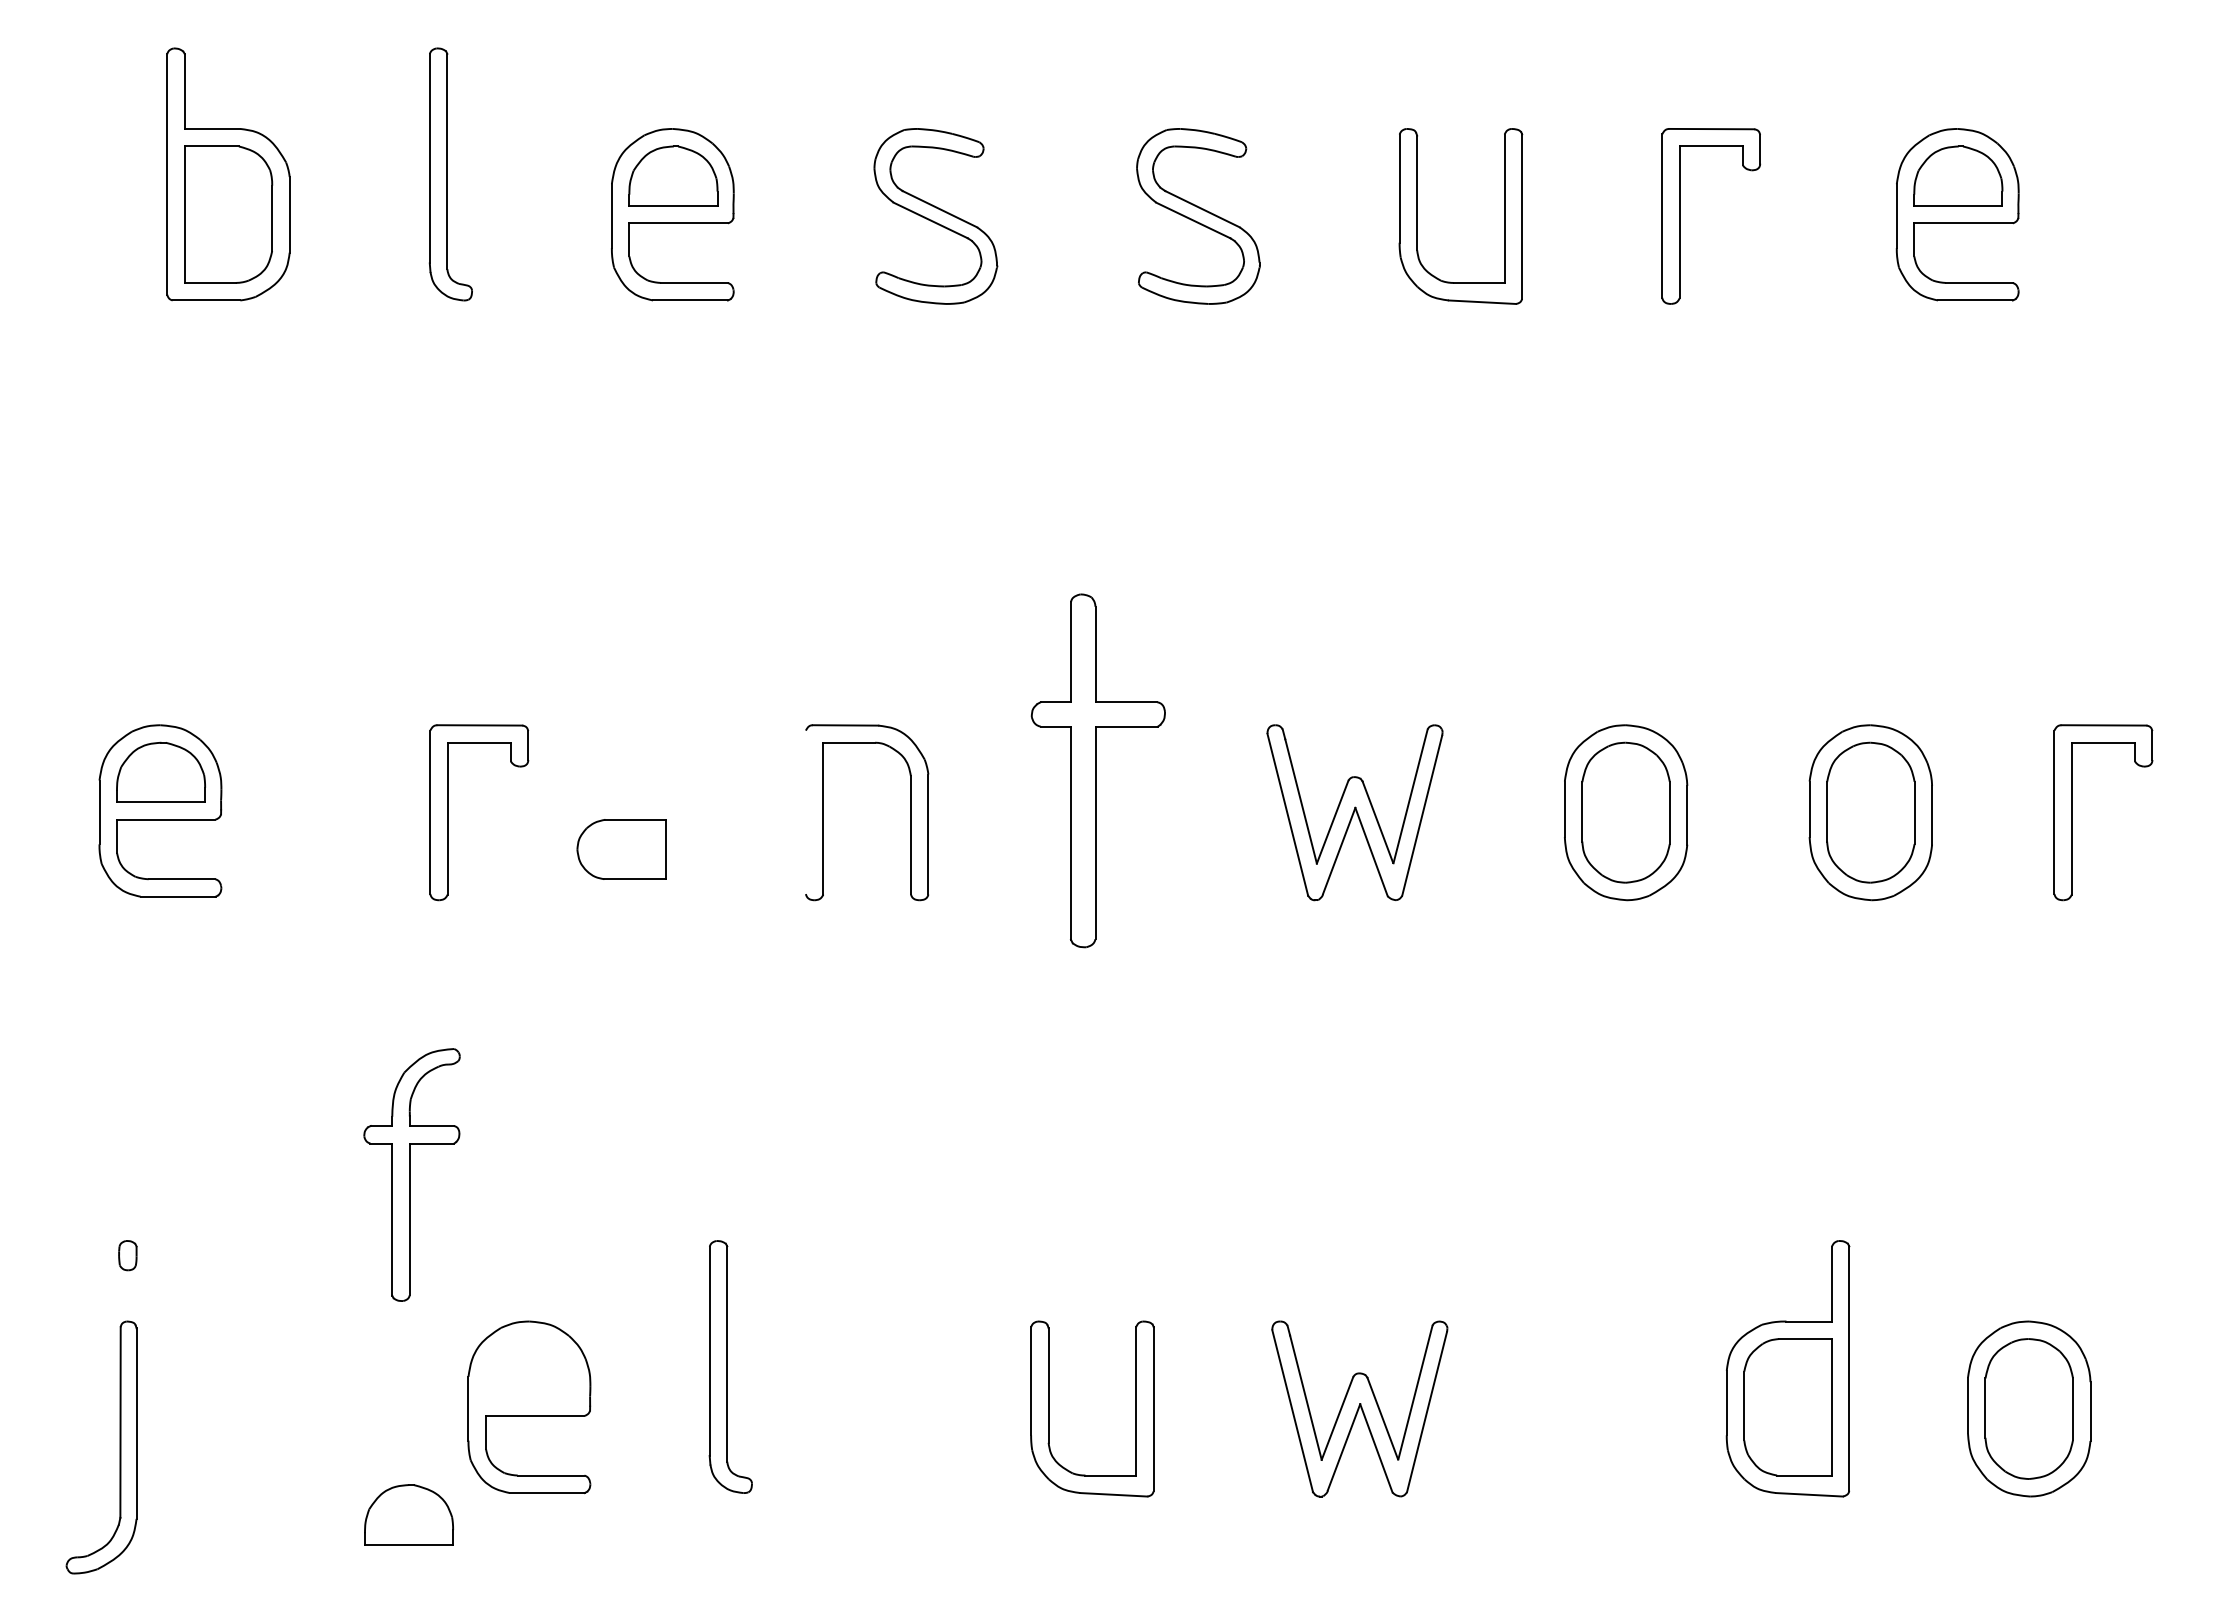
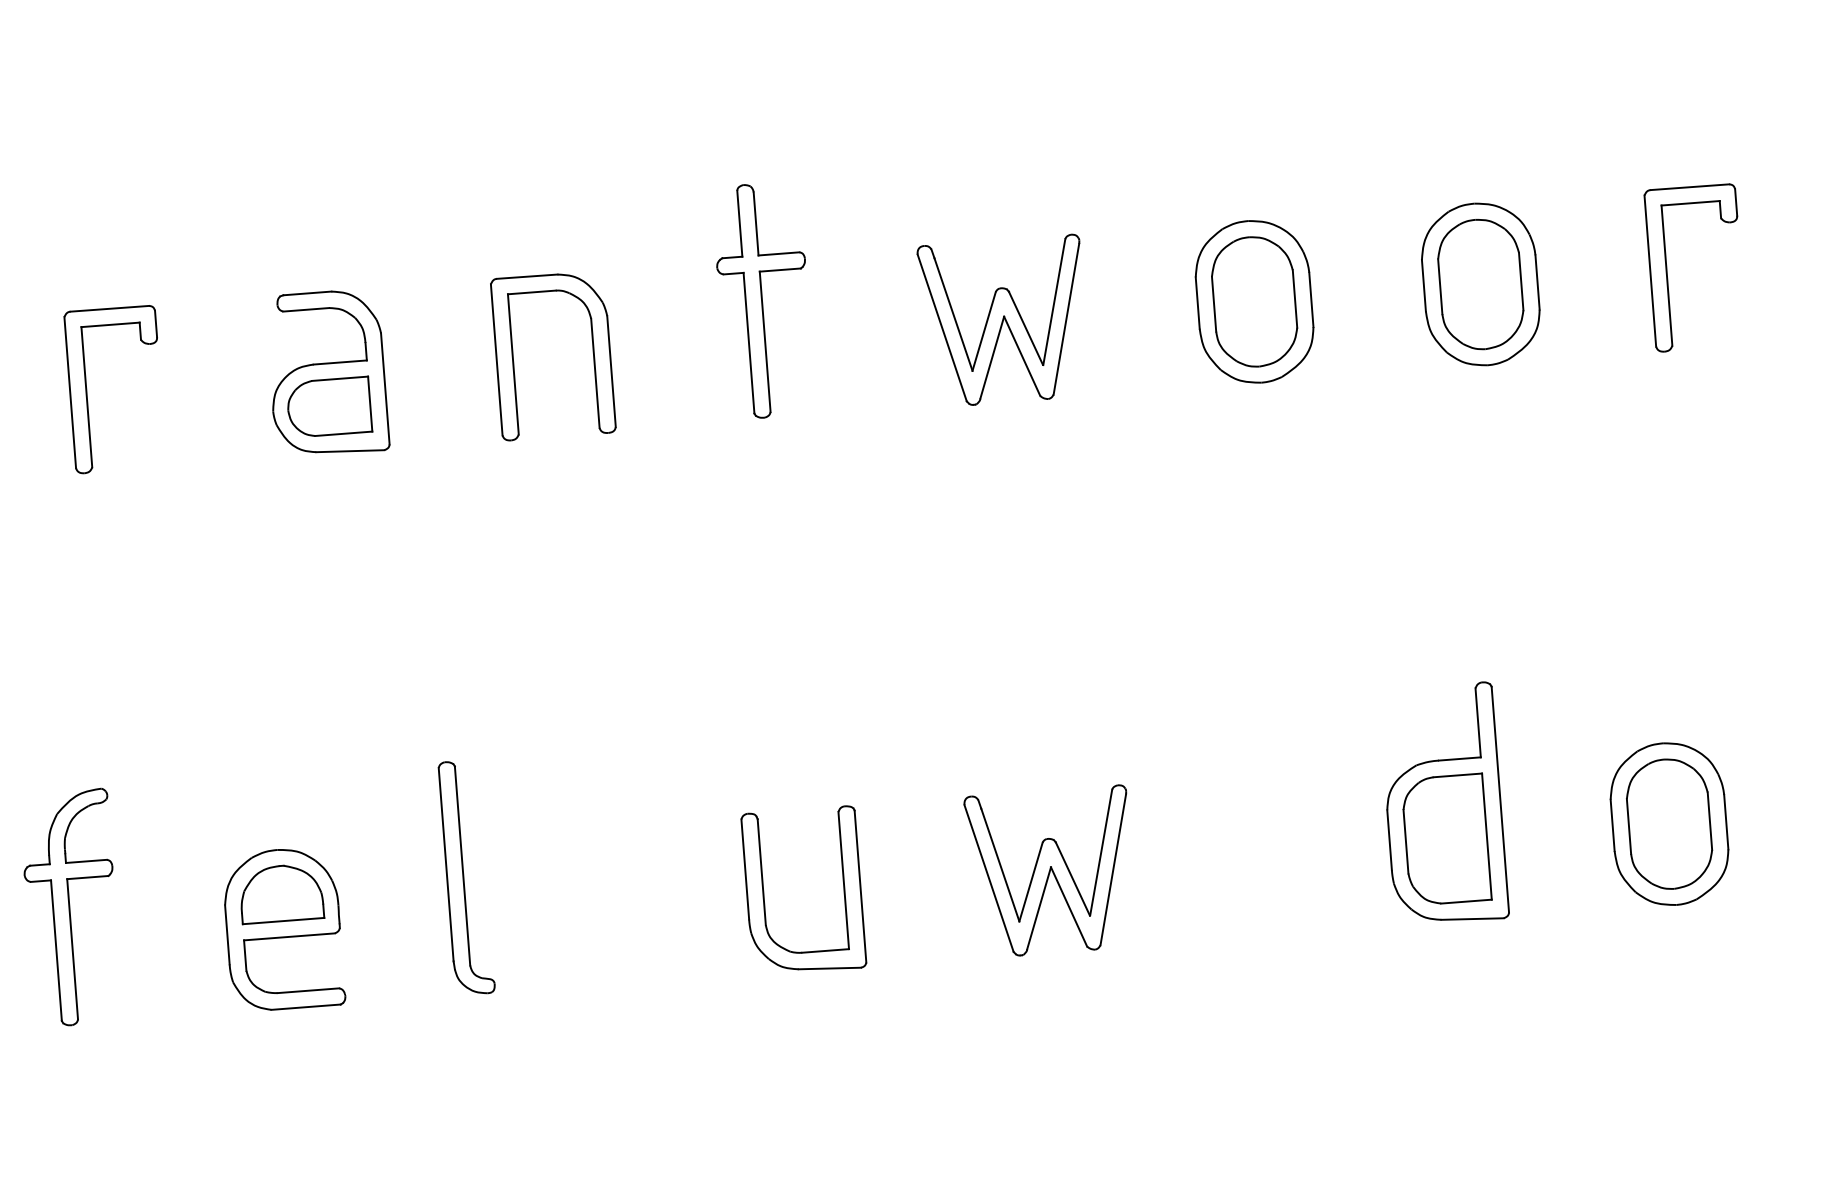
part: (1097, 770) -> (763, 300), size x0.71
part: (448, 812) -> (87, 391), moved
part: (622, 812) -> (327, 373), added
line: (805, 812) -> (496, 360), added
part: (411, 1174) -> (71, 907), moved
part: (408, 1514) -> (280, 893), moved

